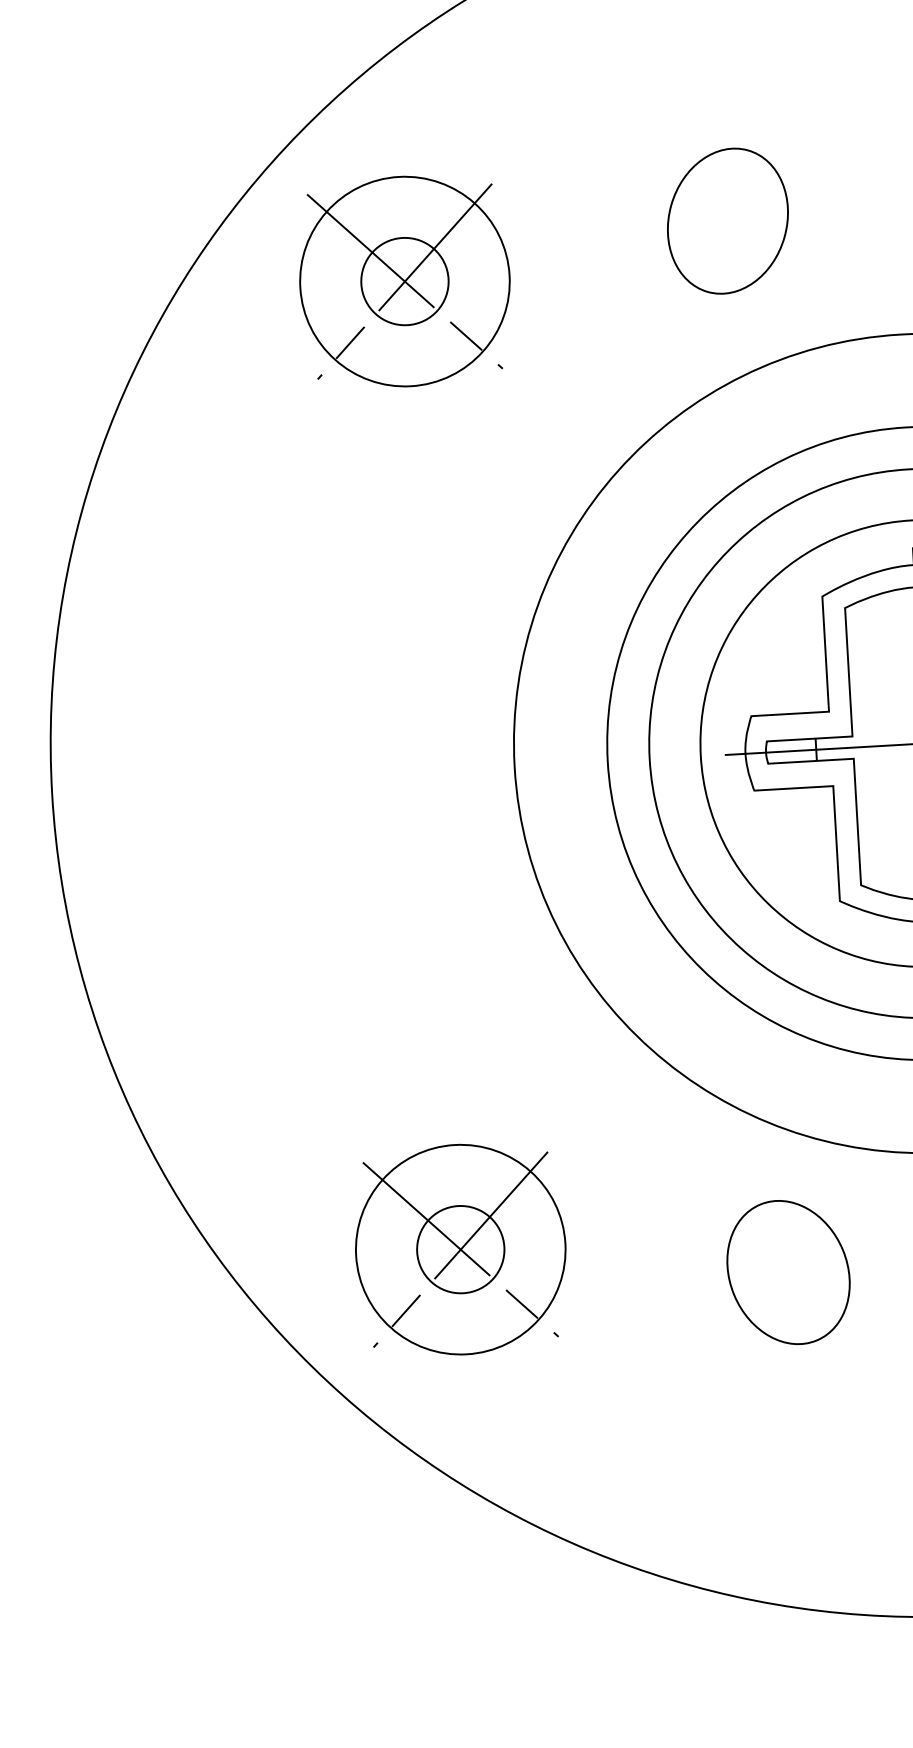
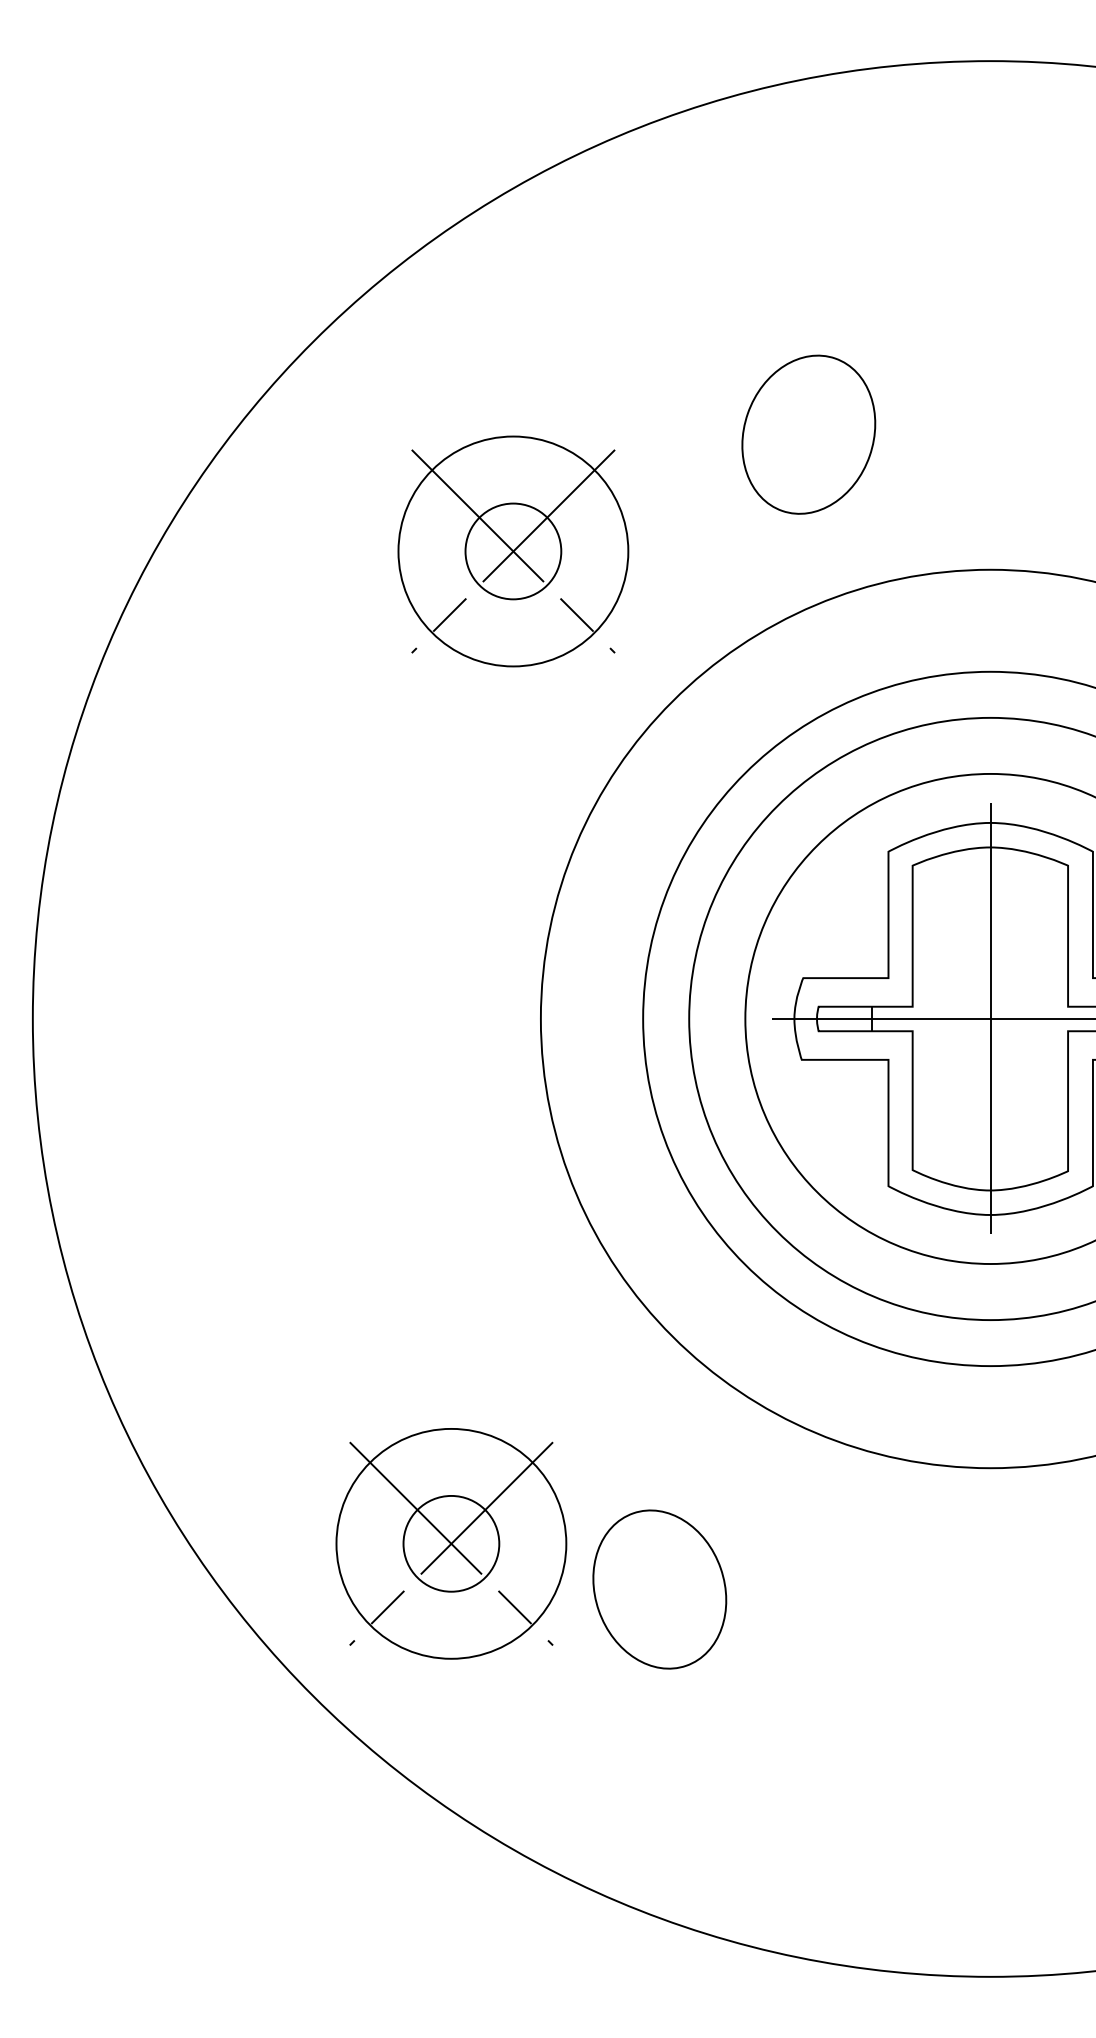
part: (405, 281) -> (513, 551), moved
part: (788, 1272) -> (659, 1589), moved

